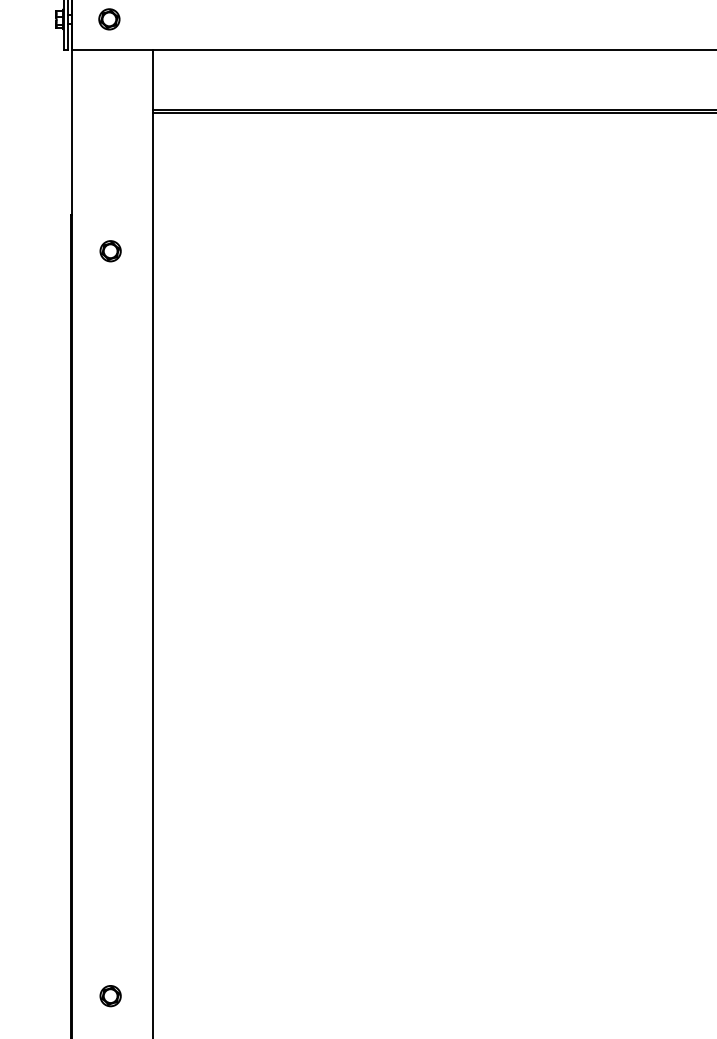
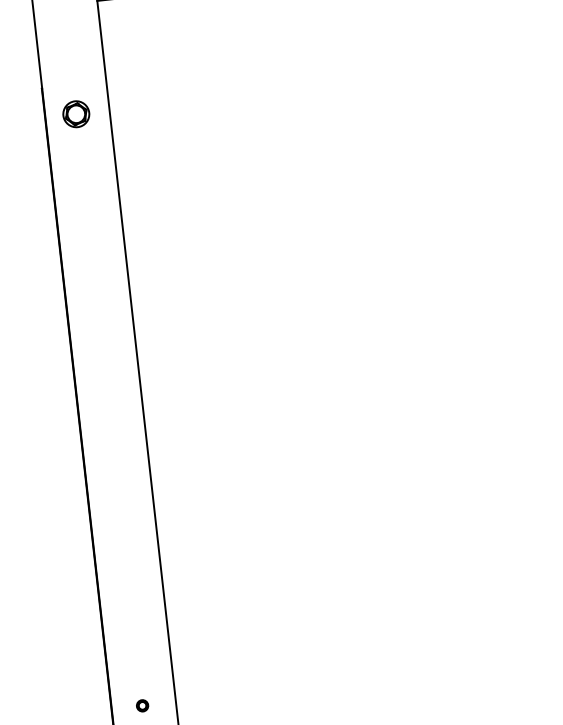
part: (110, 251) -> (76, 114), size x1.6
part: (110, 996) -> (142, 706), size x0.7

